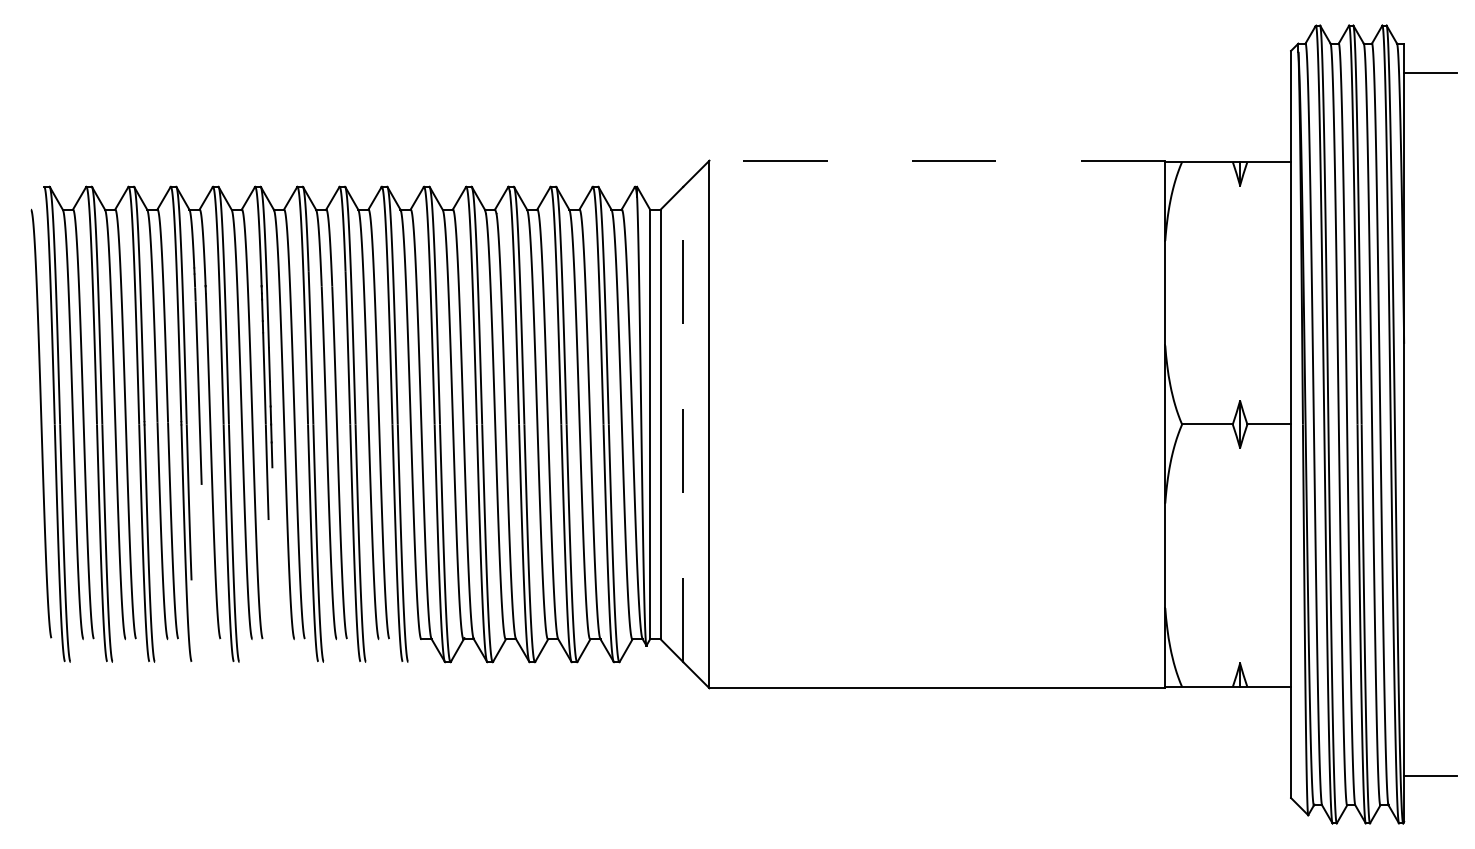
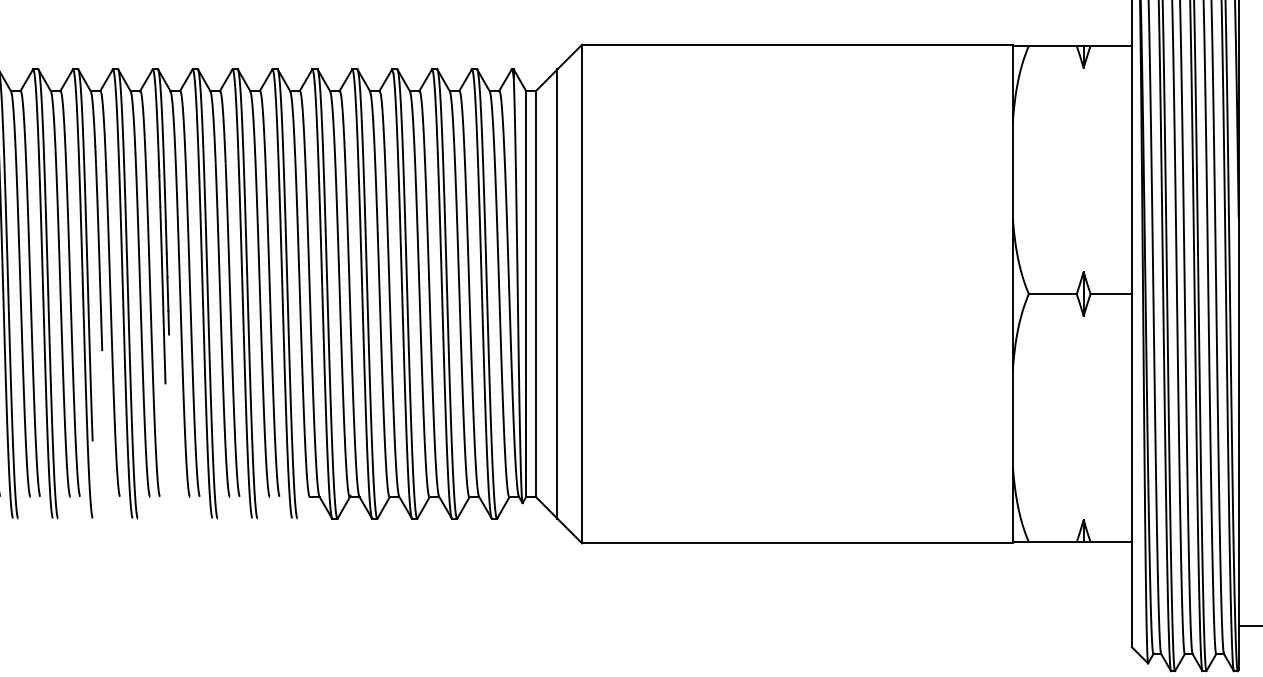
line: (937, 160) -> (797, 44), dashed -> solid
line: (683, 424) -> (557, 294), dashed -> solid

